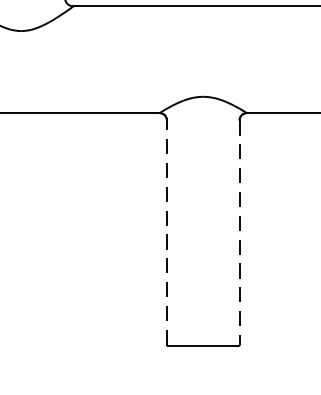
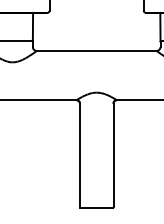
line: (166, 232) -> (79, 155), dashed -> solid
line: (239, 232) -> (113, 155), dashed -> solid

